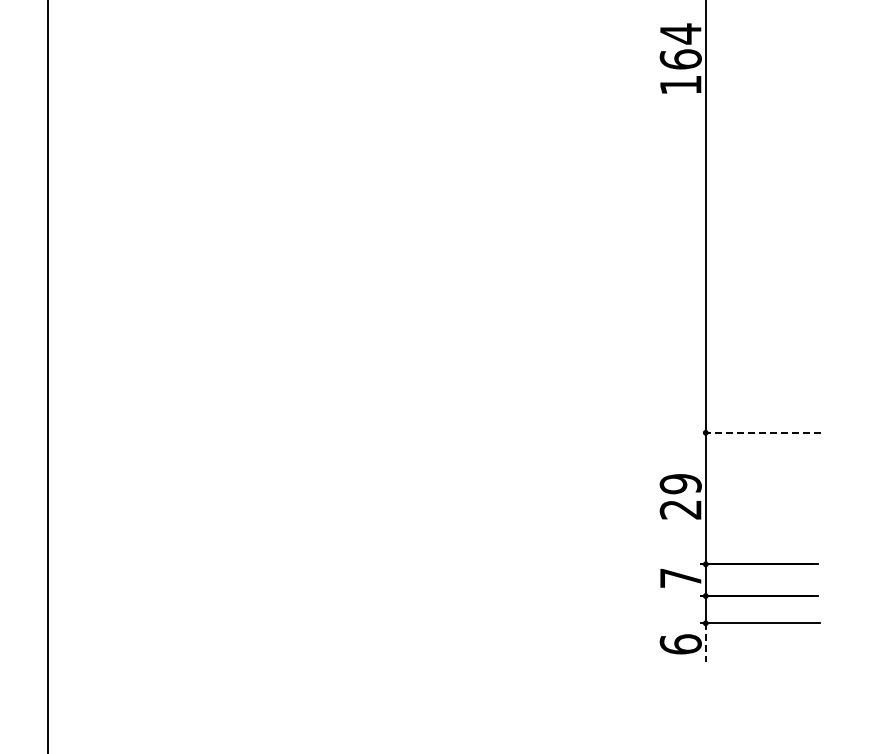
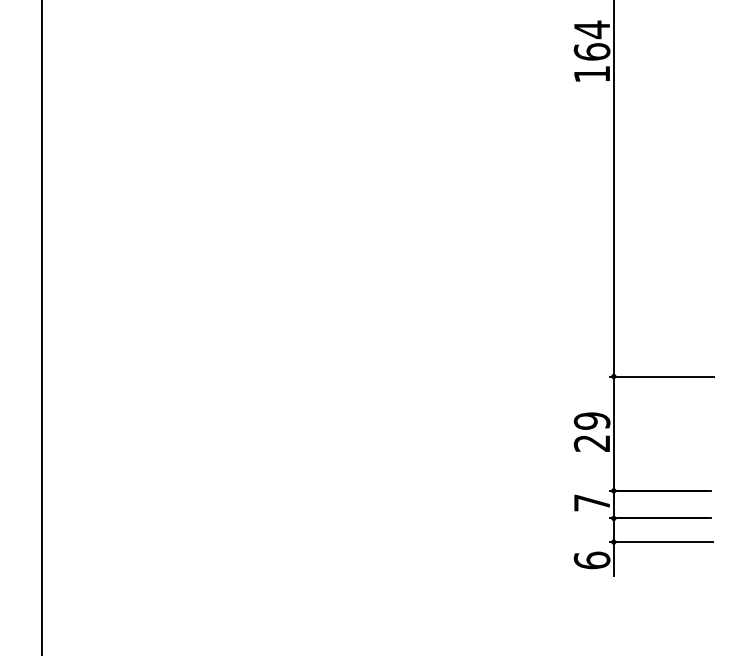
line: (760, 432) -> (661, 376), dashed -> solid
line: (705, 643) -> (613, 559), dashed -> solid

